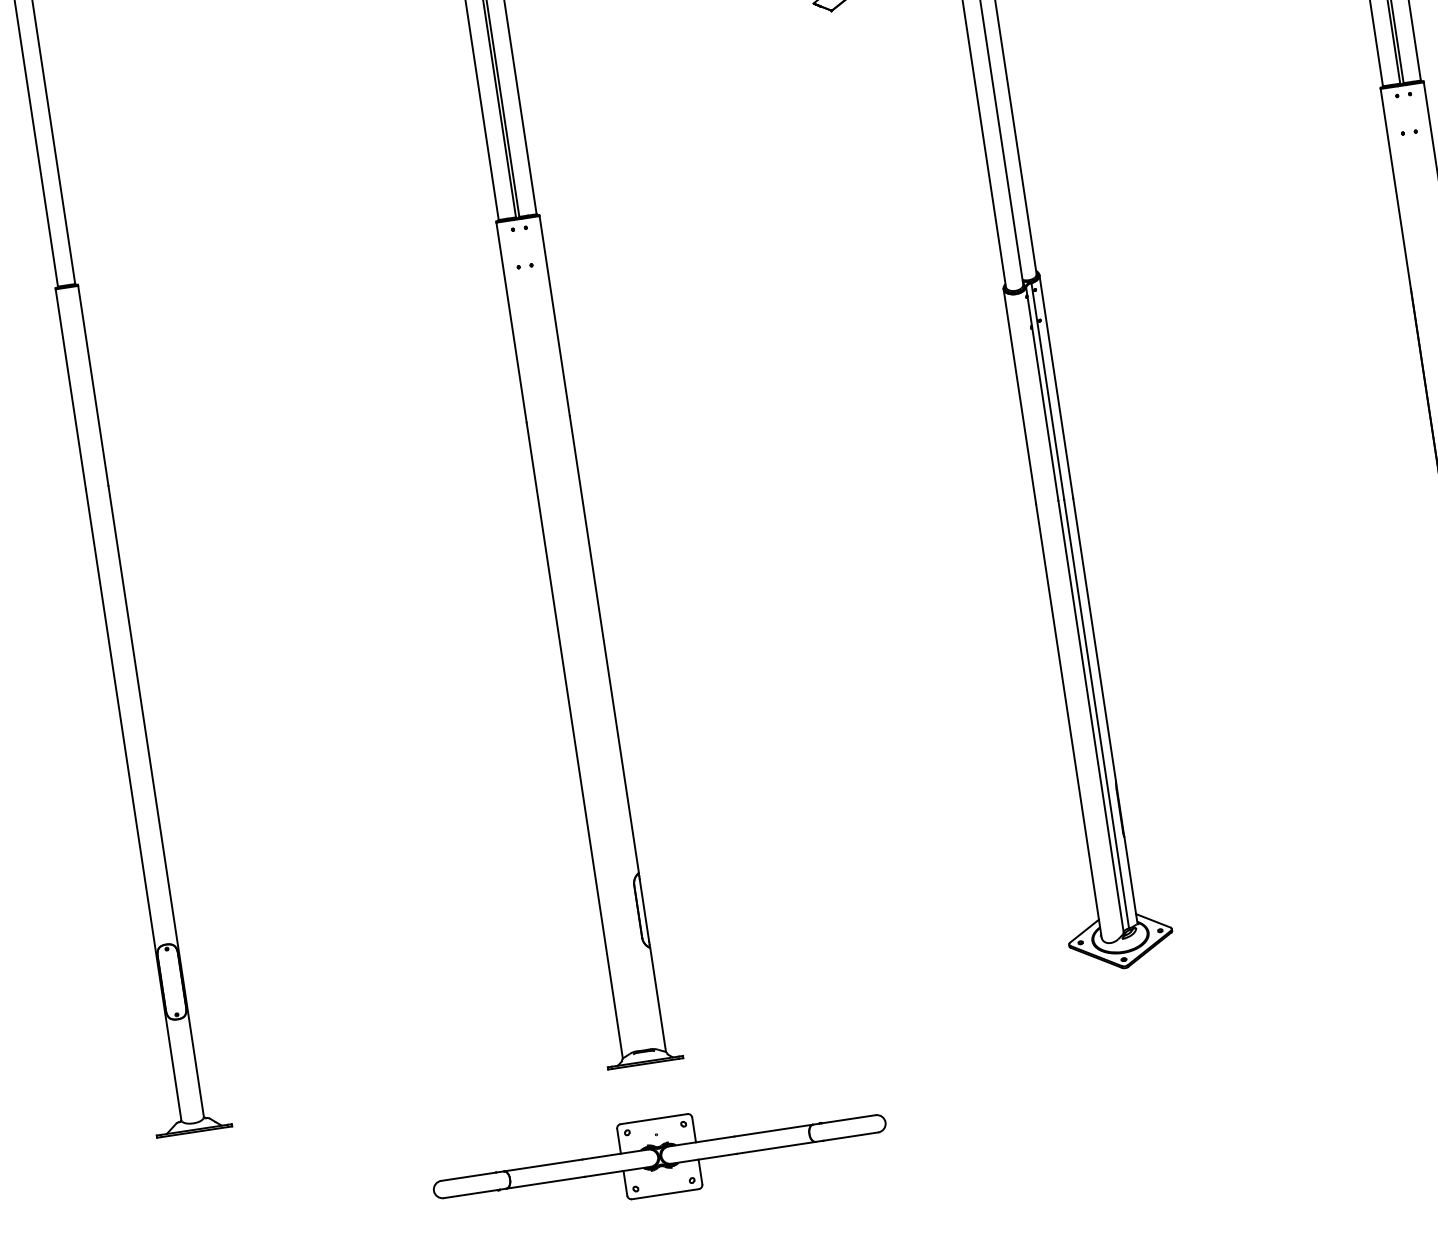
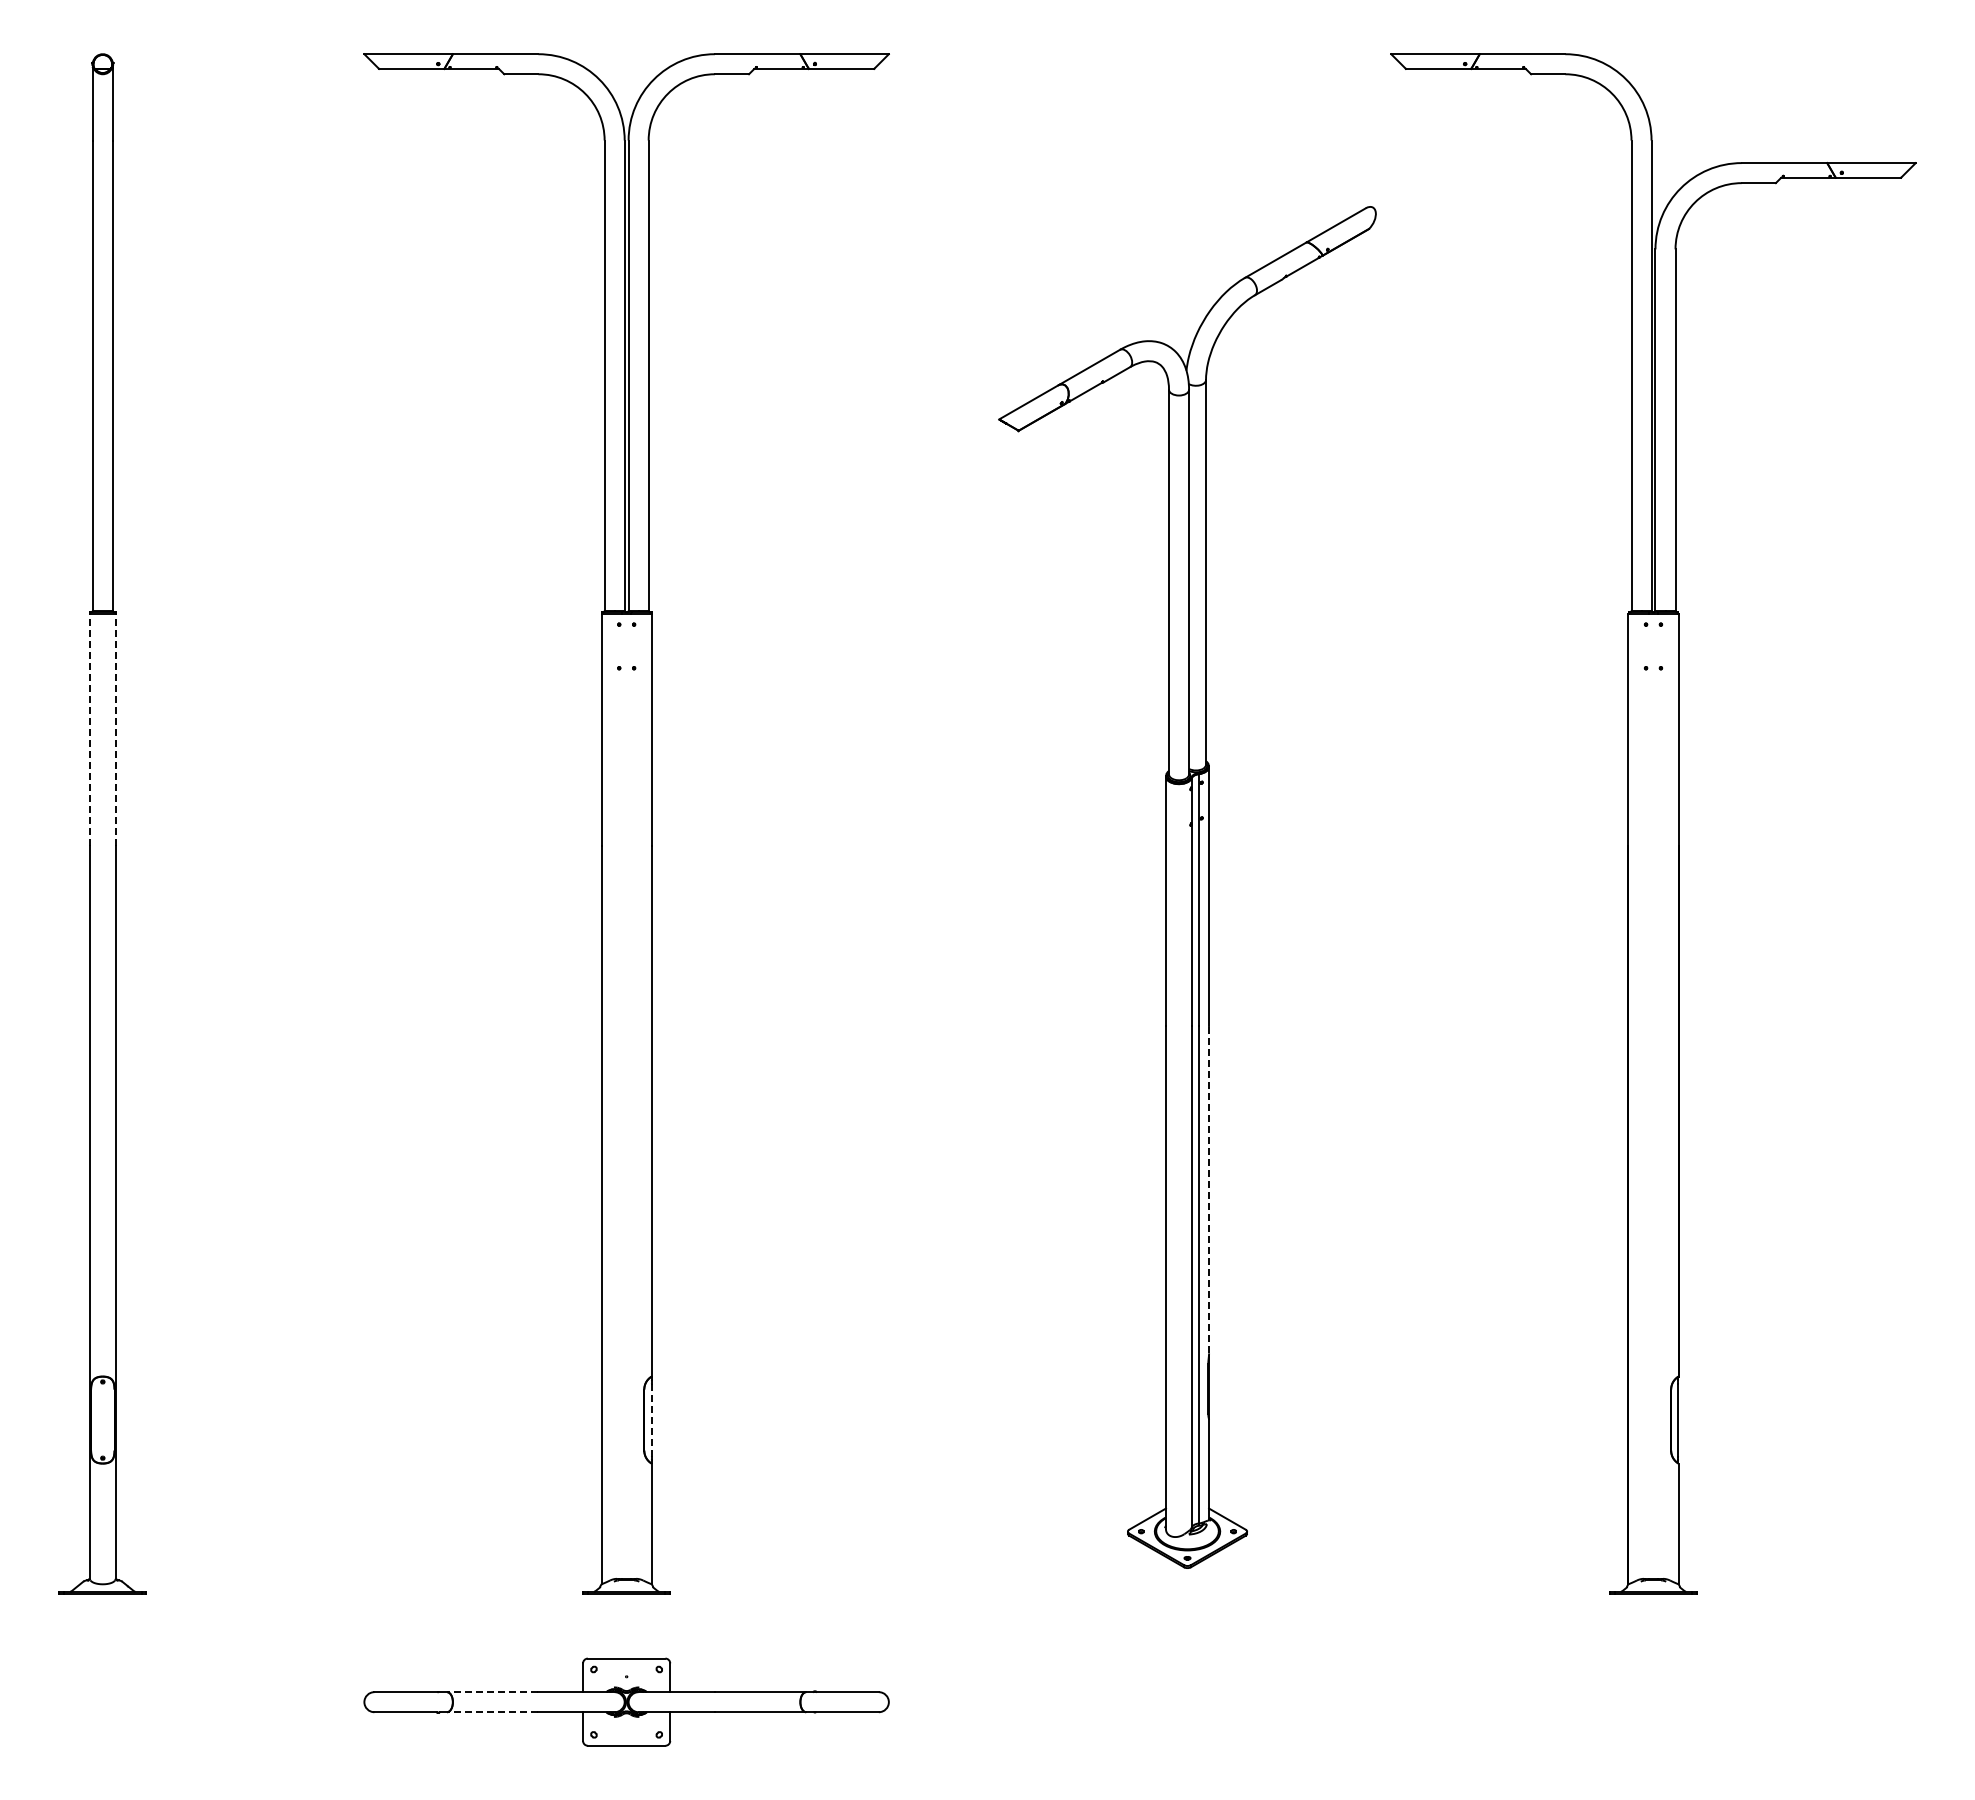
line: (92, 385) -> (115, 729), solid -> dashed
line: (70, 389) -> (89, 729), solid -> dashed
line: (1094, 639) -> (1209, 1189), solid -> dashed
line: (644, 910) -> (651, 1419), solid -> dashed
line: (542, 1165) -> (492, 1692), solid -> dashed
line: (545, 1183) -> (492, 1712), solid -> dashed

